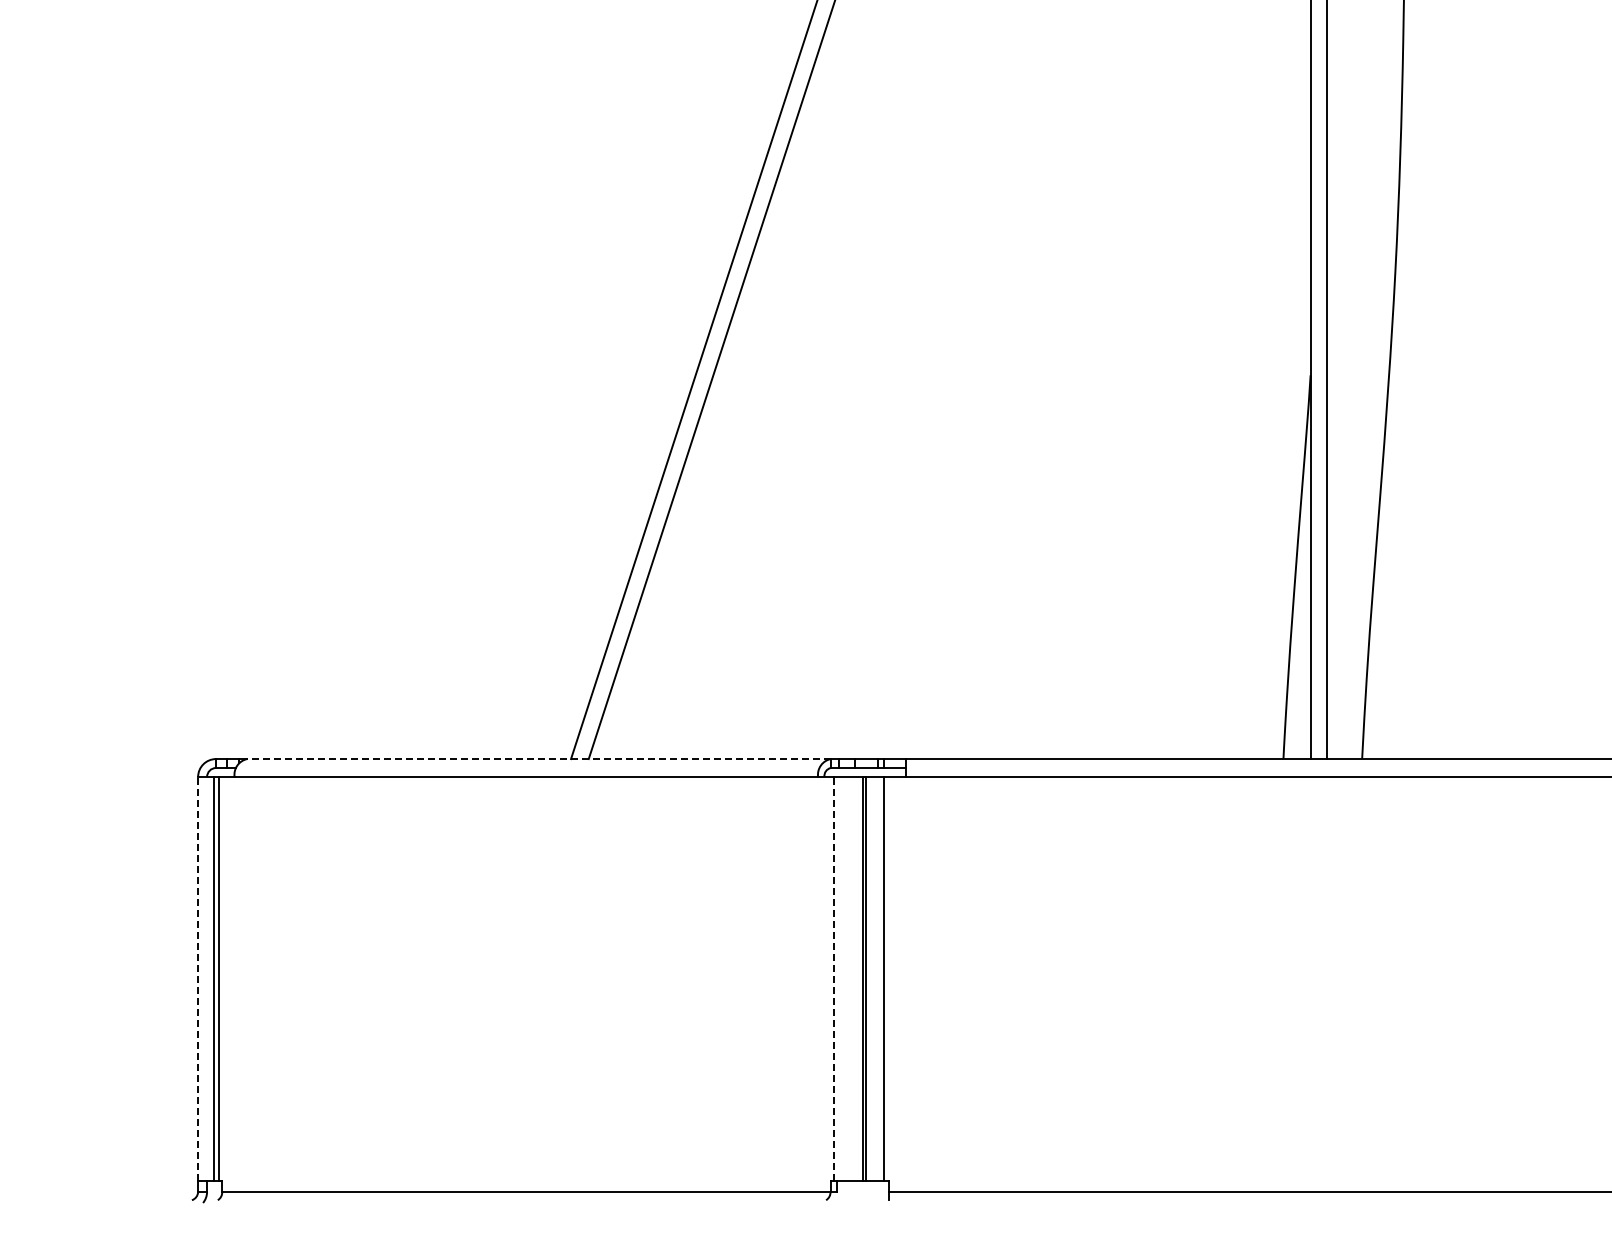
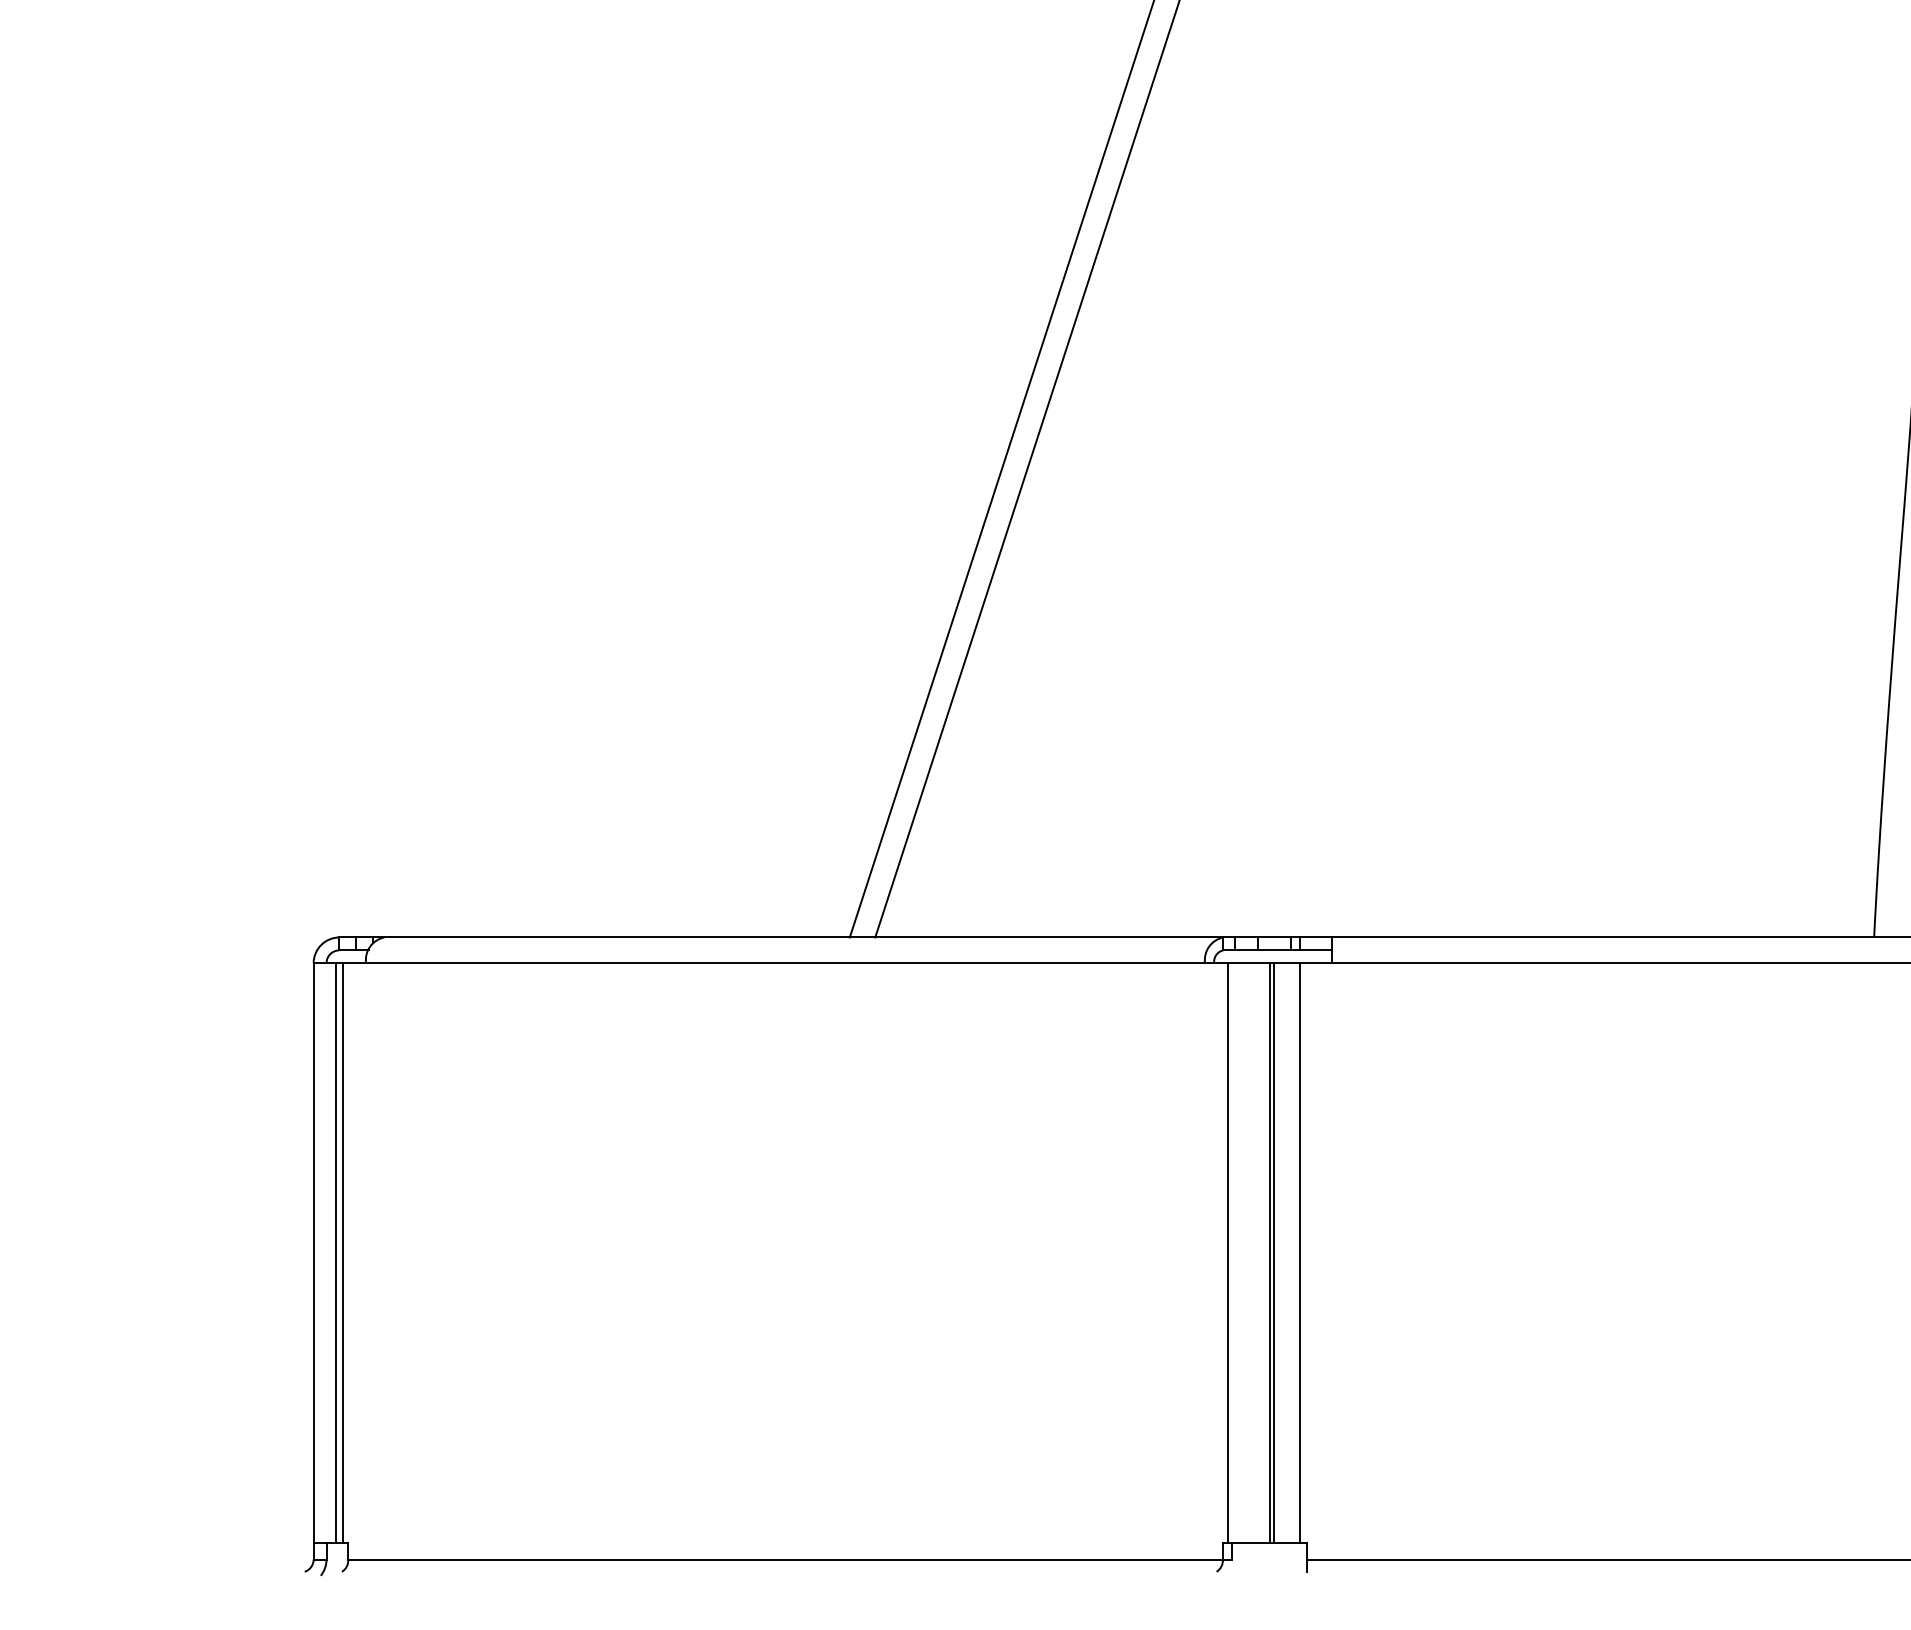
line: (539, 759) -> (804, 938), dashed -> solid
line: (198, 978) -> (314, 1252), dashed -> solid
line: (834, 978) -> (1228, 1252), dashed -> solid

